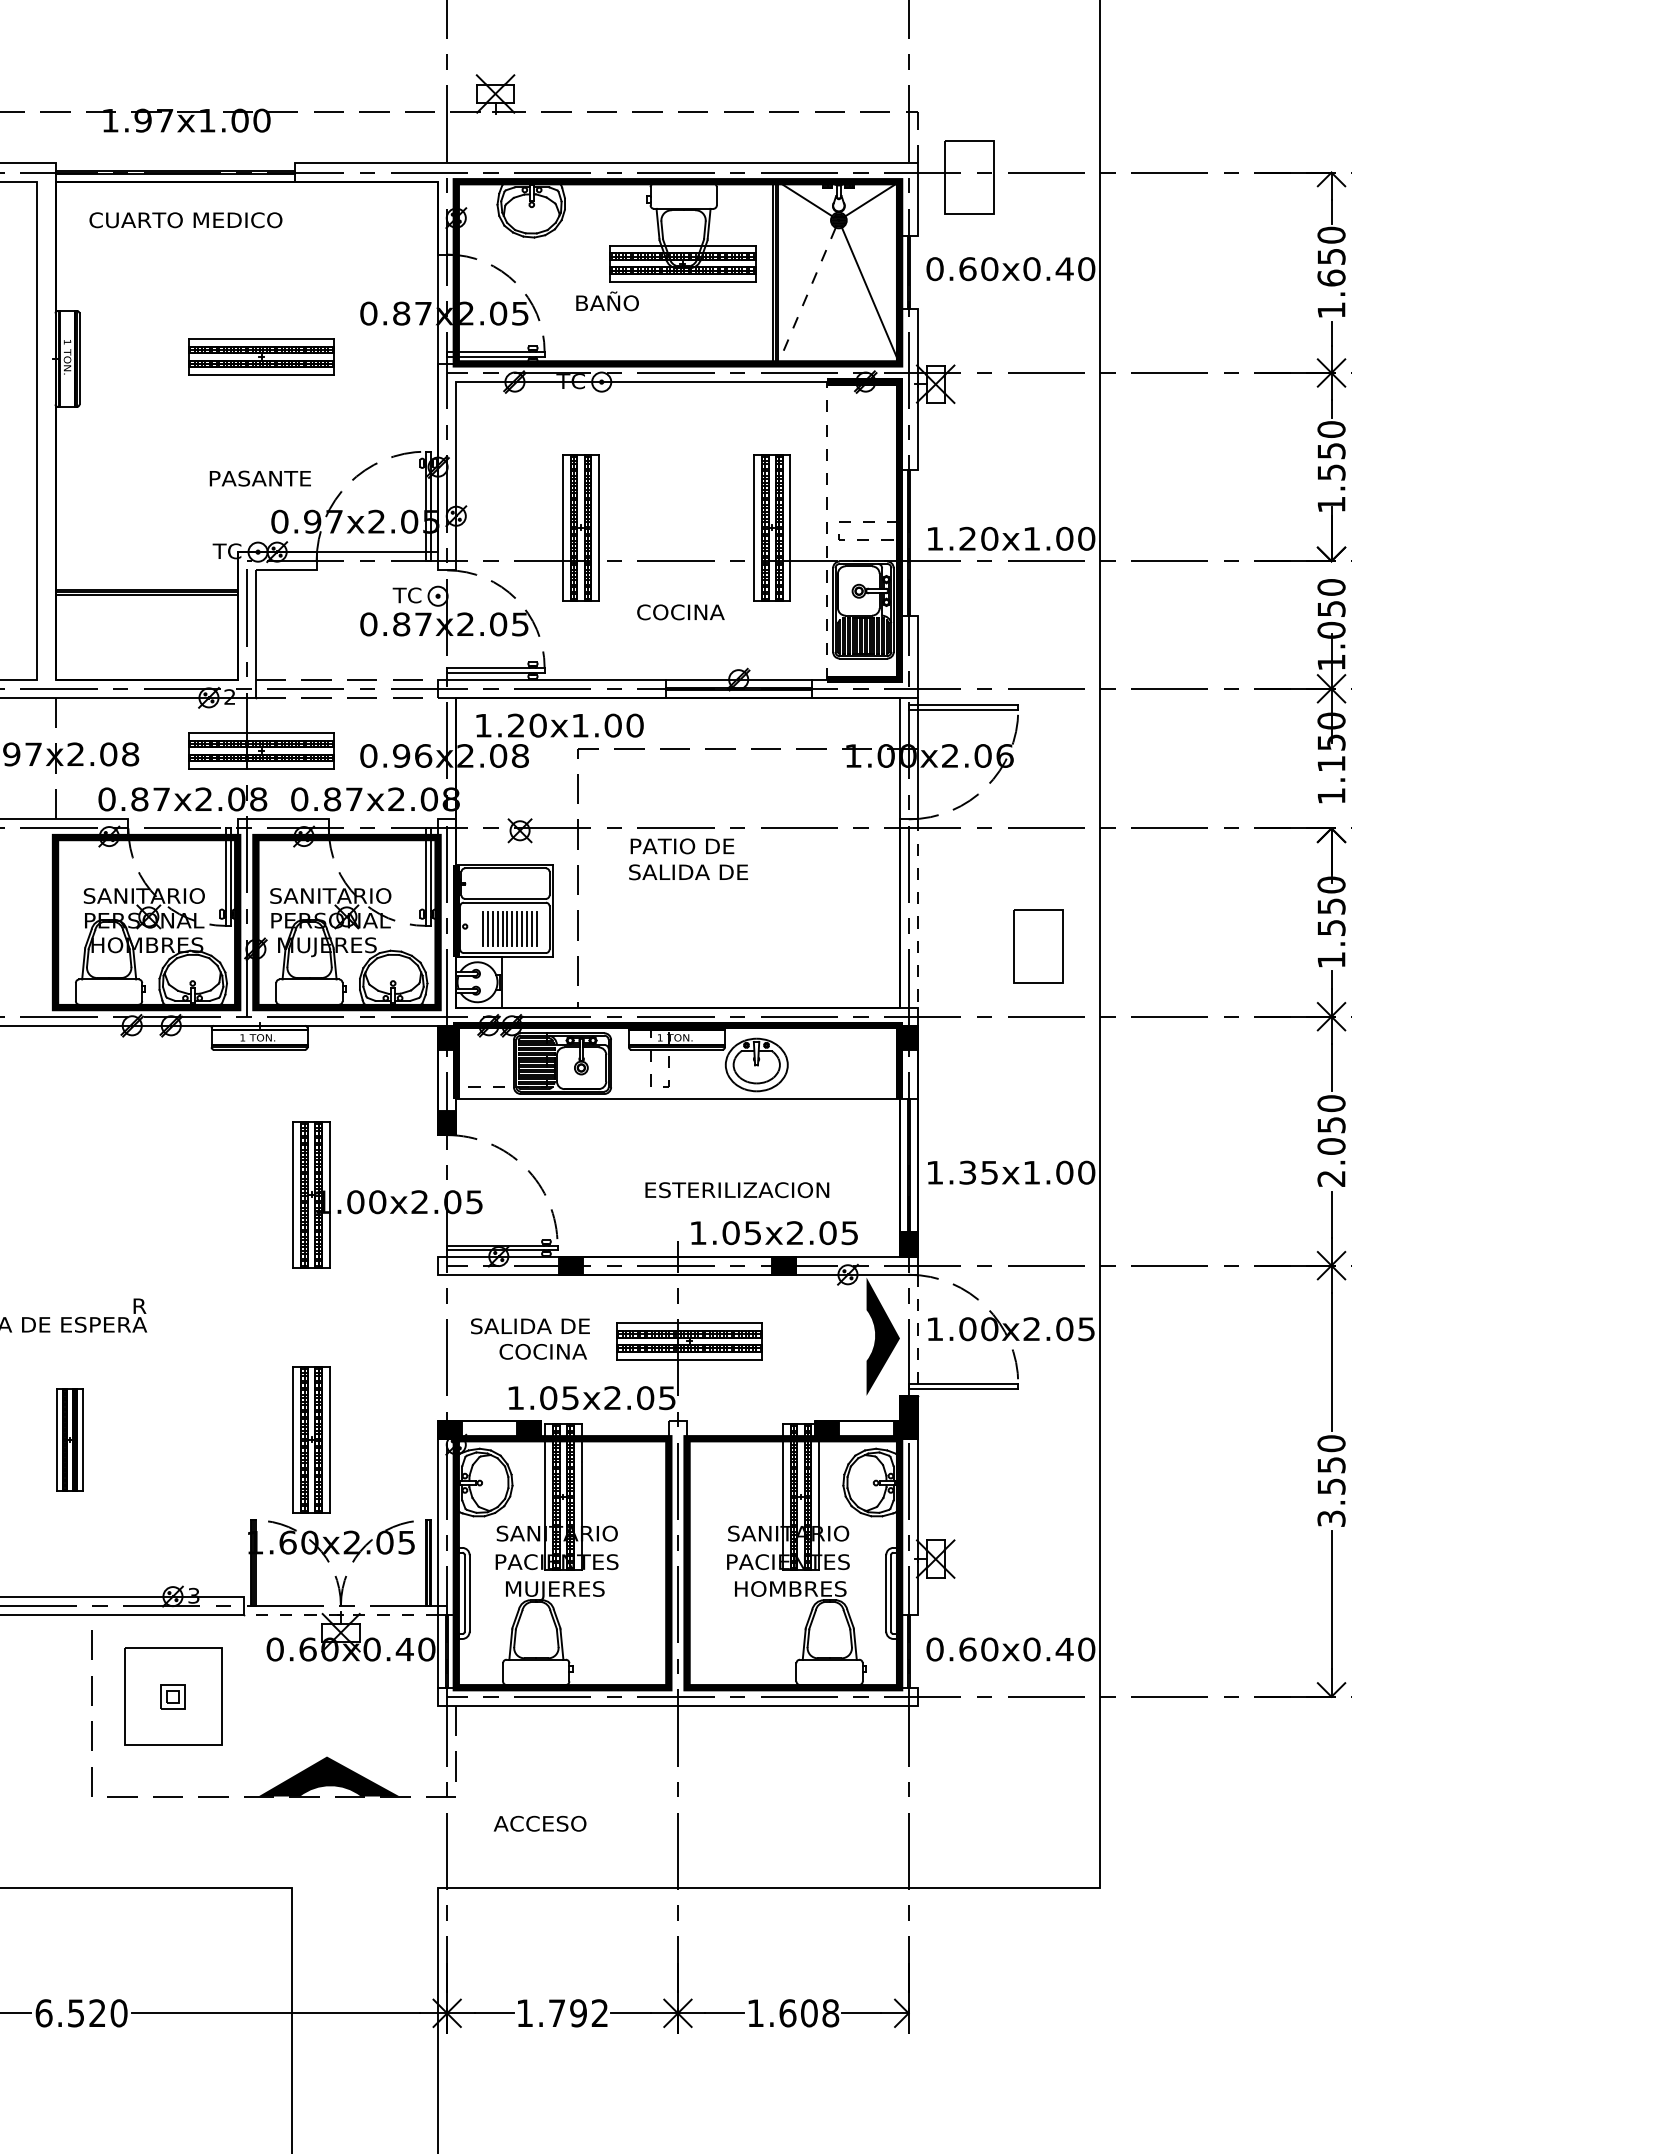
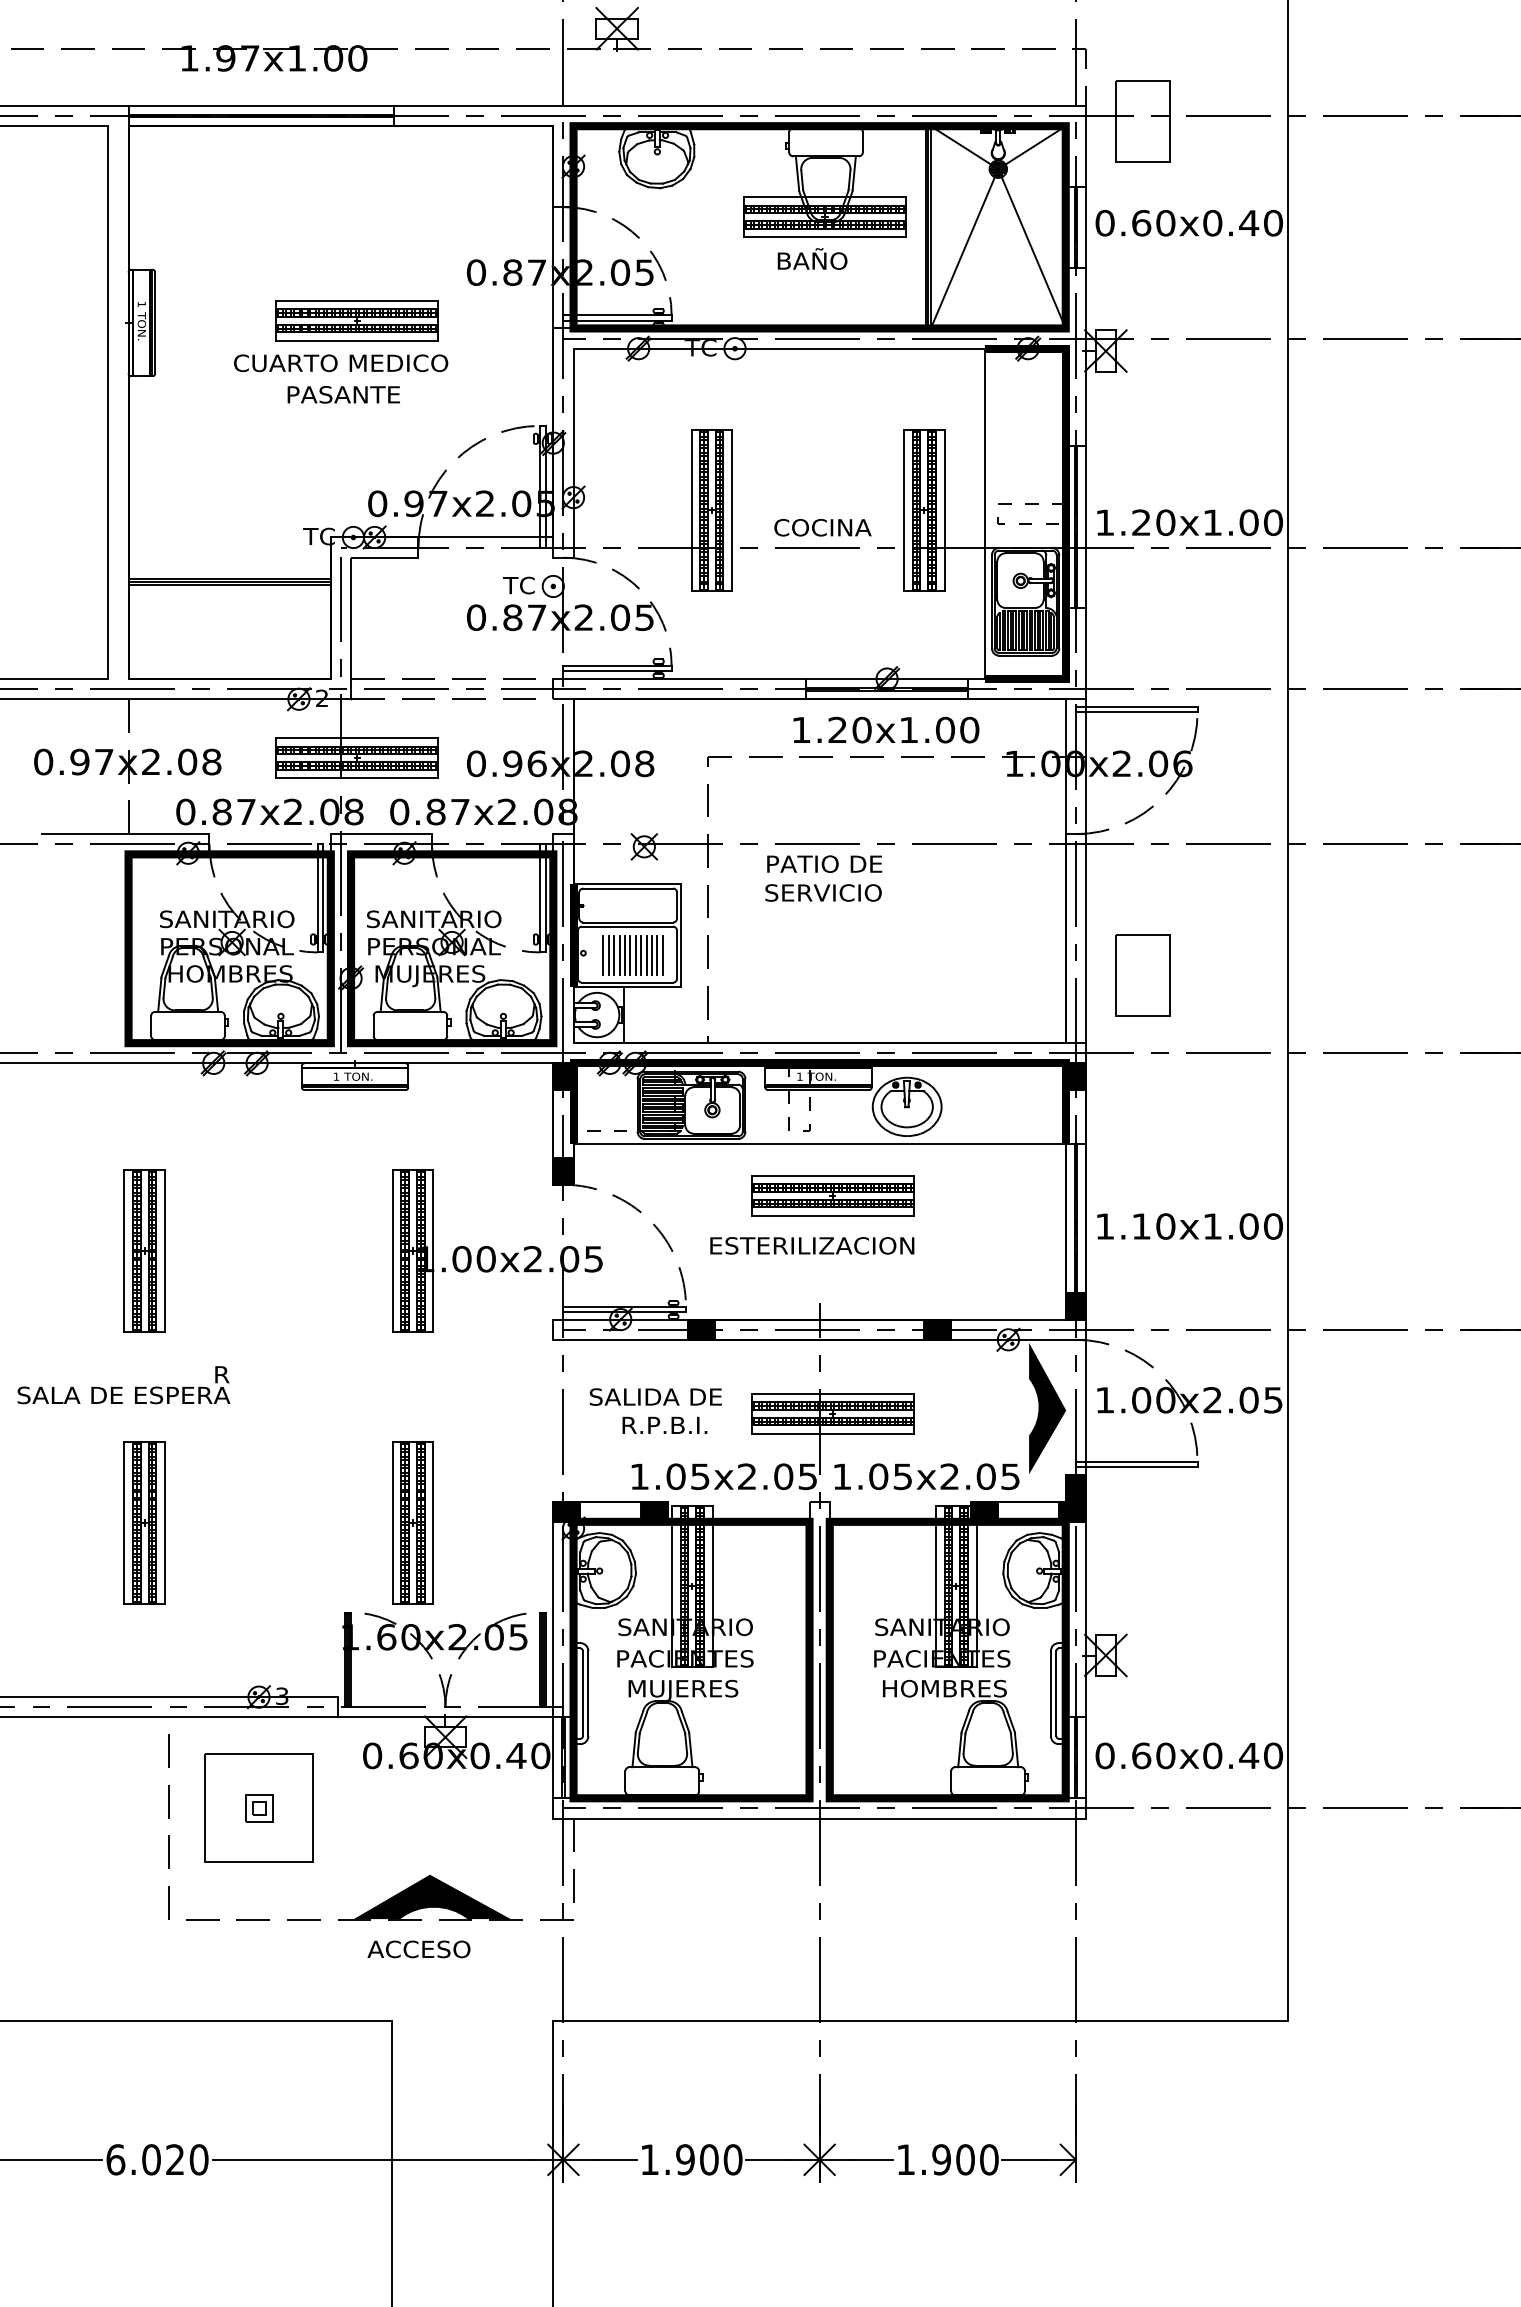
line: (174, 163) -> (260, 105), added
text: (185, 220) -> (340, 363), moved
line: (917, 272) -> (1085, 226), added
line: (806, 295) -> (962, 252), dashed -> solid
text: (607, 301) -> (812, 259), moved
text: (259, 478) -> (342, 394), moved
line: (826, 530) -> (984, 513), dashed -> solid
line: (917, 542) -> (1085, 526), added
text: (680, 612) -> (822, 527), moved
text: (559, 725) -> (885, 729), moved
text: (694, 872) -> (838, 893), SALIDA DE -> SERVICIO
line: (917, 913) -> (1085, 938), dashed -> solid
part: (1038, 946) -> (1143, 975), moved
part: (689, 1144) -> (832, 1195), added
text: (978, 1172) -> (1153, 1226), 1.35x1.00 -> 1.10x1.00
text: (737, 1190) -> (812, 1246), moved
part: (69, 1194) -> (144, 1250), added
text: (774, 1233) -> (926, 1477), moved
line: (917, 1335) -> (1085, 1407), dashed -> solid
text: (543, 1351) -> (670, 1425), COCINA -> R.P.B.I.
part: (69, 1439) -> (144, 1522), size x1.43
line: (340, 1614) -> (444, 1717), dashed -> solid
line: (917, 1650) -> (1085, 1756), added
text: (539, 1823) -> (418, 1949), moved
text: (75, 2013) -> (150, 2160), 6.520 -> 6.020
text: (578, 2013) -> (709, 2160), 1.792 -> 1.900
text: (809, 2013) -> (965, 2160), 1.608 -> 1.900

